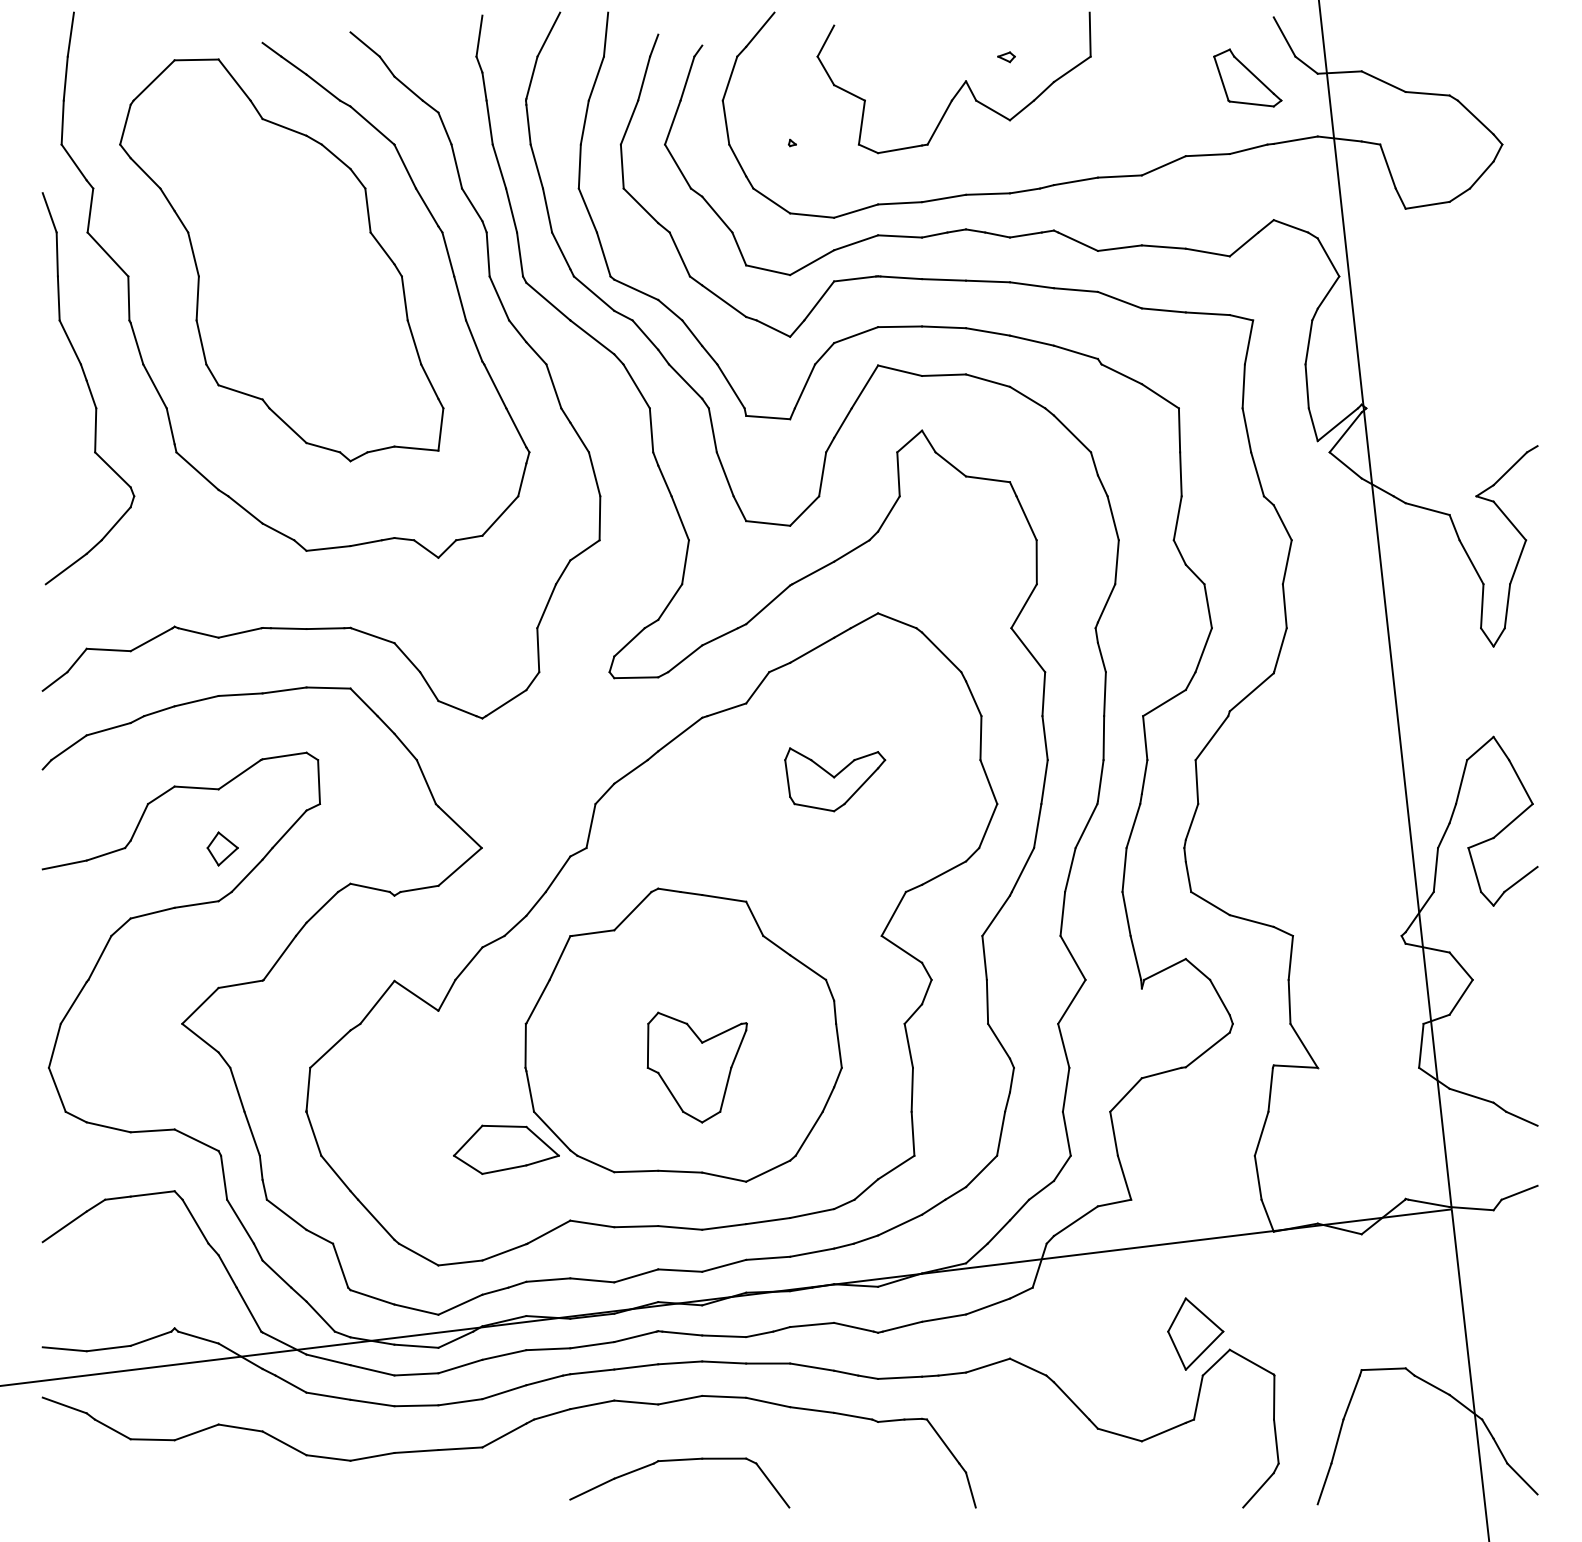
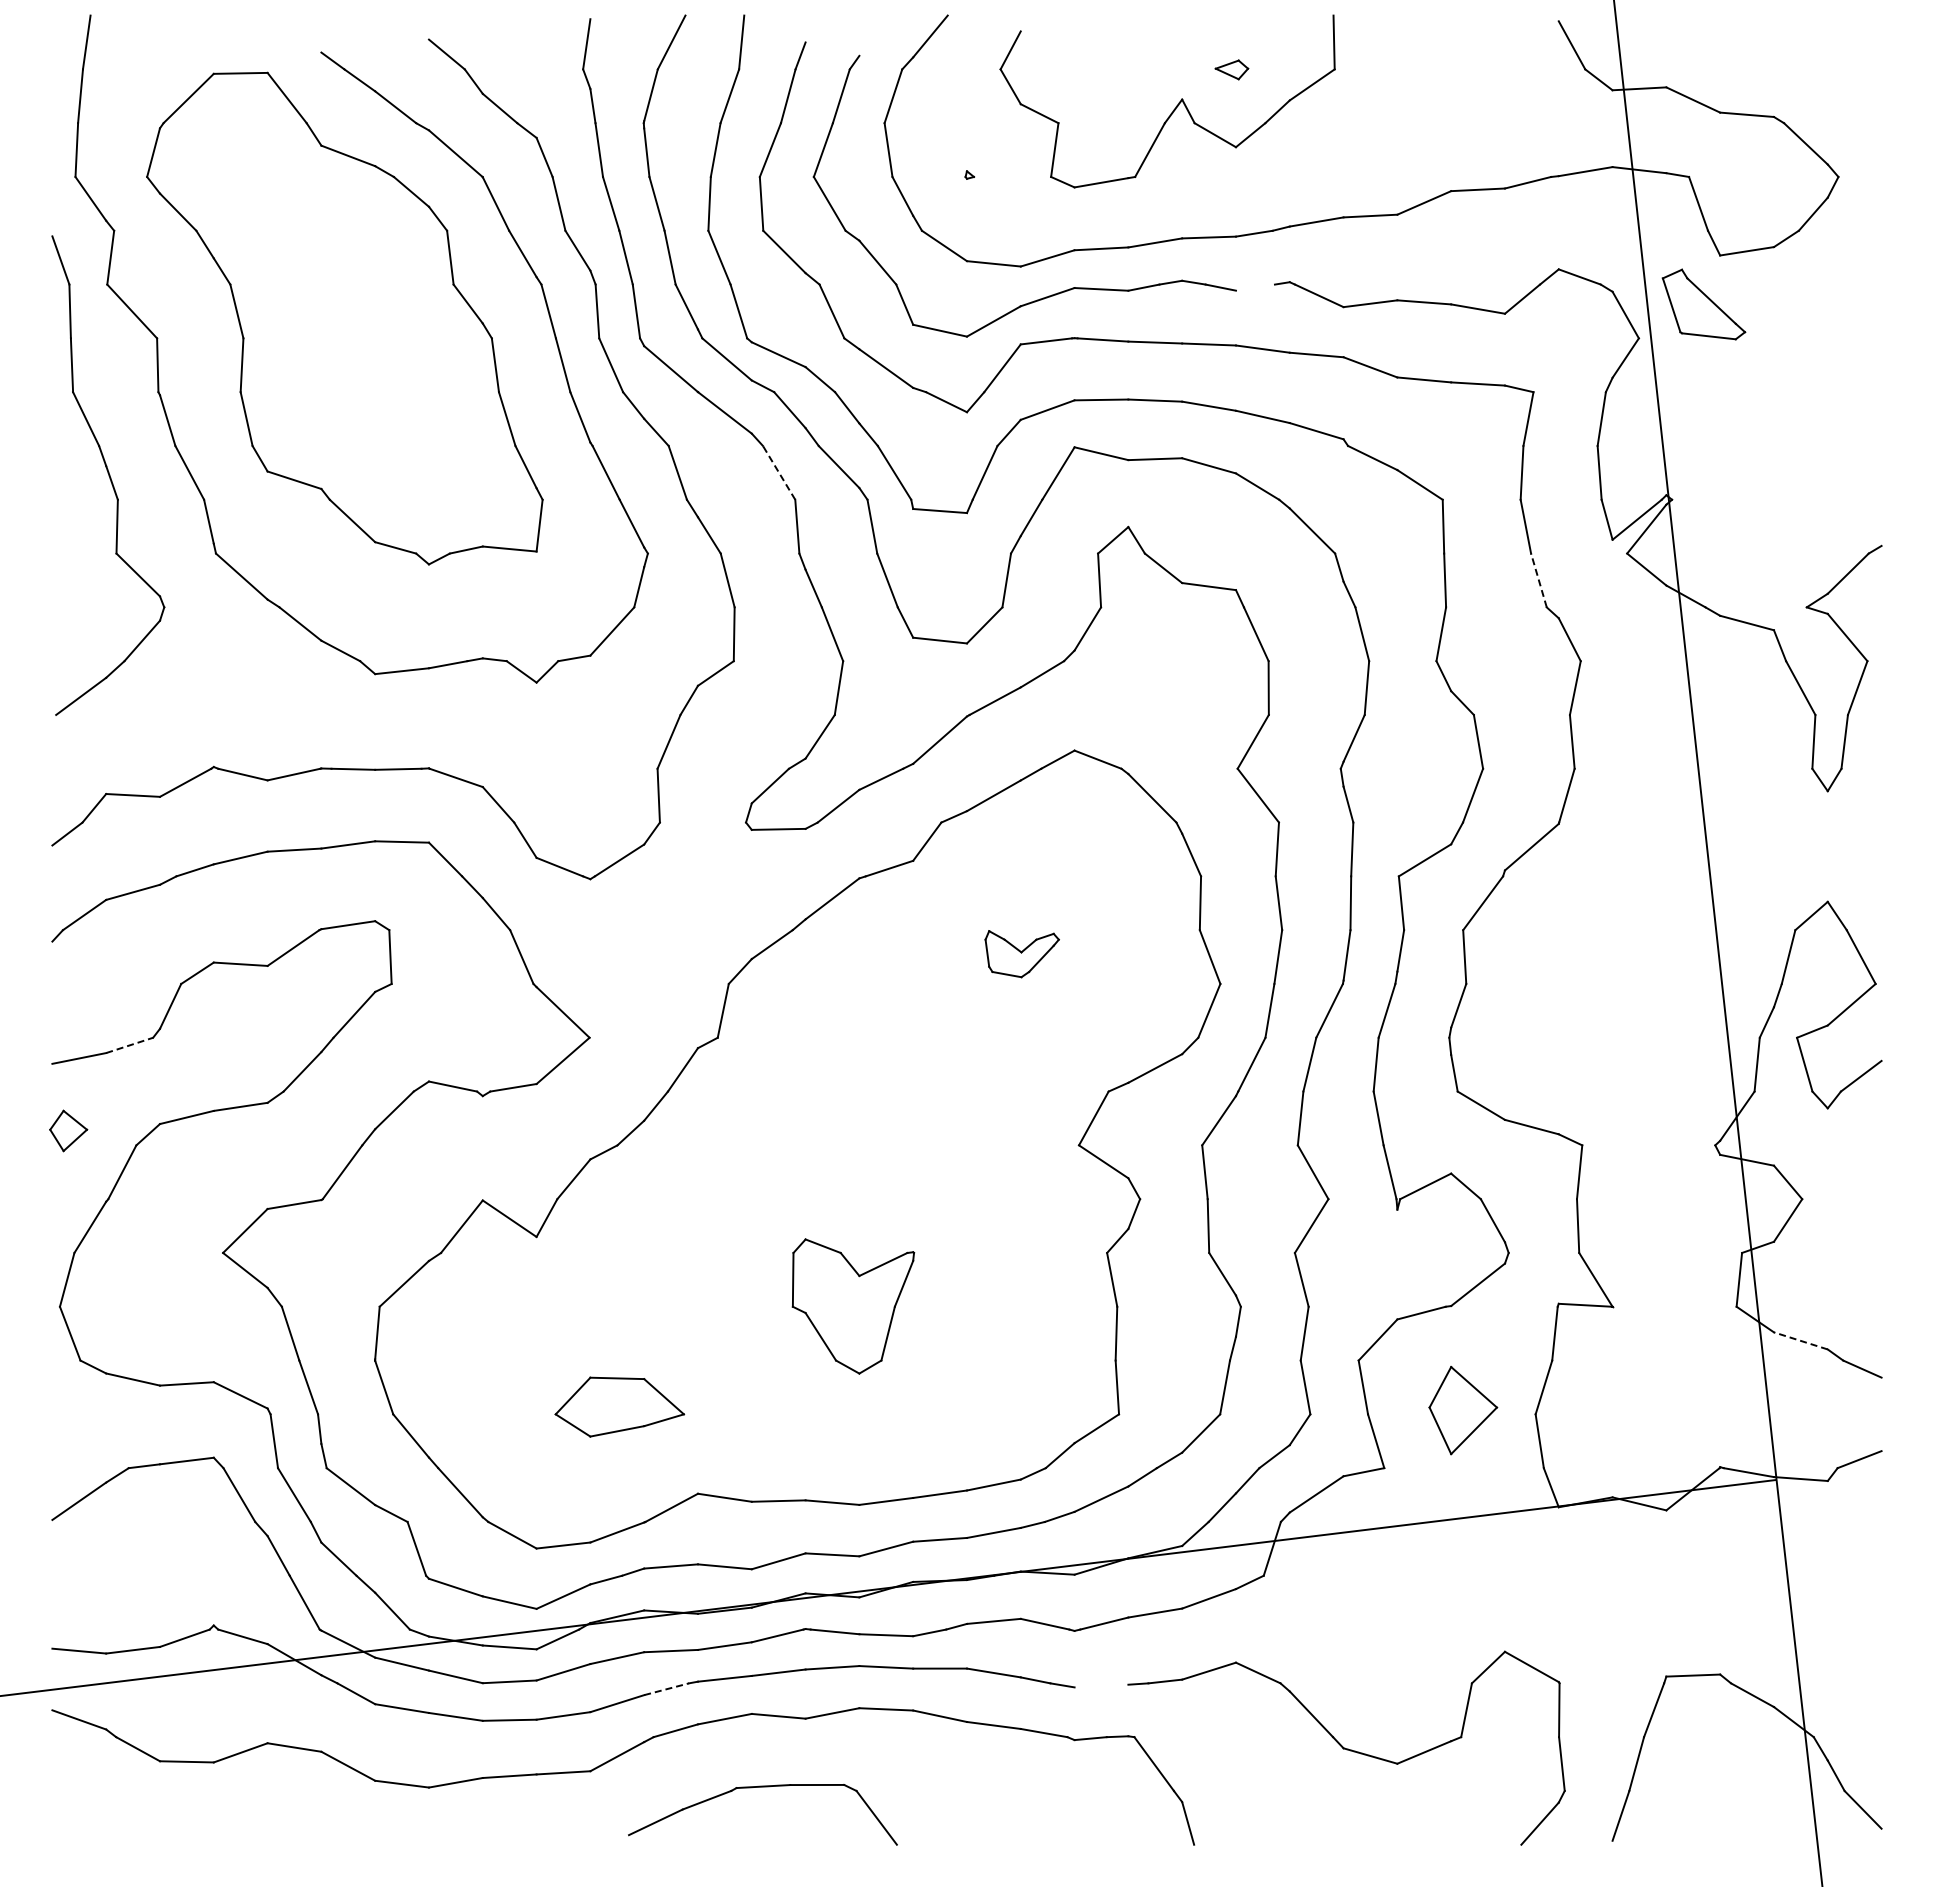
part: (1006, 57) -> (1231, 70), size x1.6
part: (1247, 78) -> (1703, 304), moved
line: (1025, 234) -> (1254, 287), removed
line: (636, 386) -> (778, 472), solid -> dashed
line: (1257, 474) -> (1538, 580), solid -> dashed
part: (835, 779) -> (1022, 953), size x0.6
part: (222, 848) -> (68, 1130), moved
line: (105, 854) -> (129, 1045), solid -> dashed
part: (683, 1034) -> (836, 1266), removed
line: (1471, 1095) -> (1800, 1340), solid -> dashed
part: (1195, 1334) -> (1463, 1410), moved
line: (900, 1377) -> (1101, 1685), removed
line: (545, 1380) -> (667, 1689), solid -> dashed
part: (679, 1460) -> (762, 1787), moved

